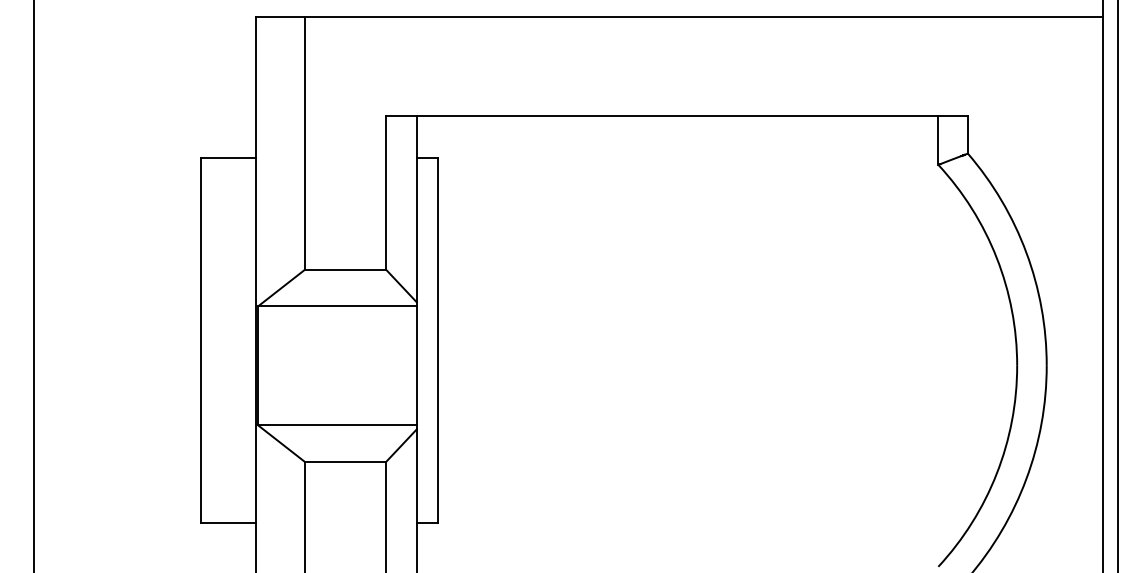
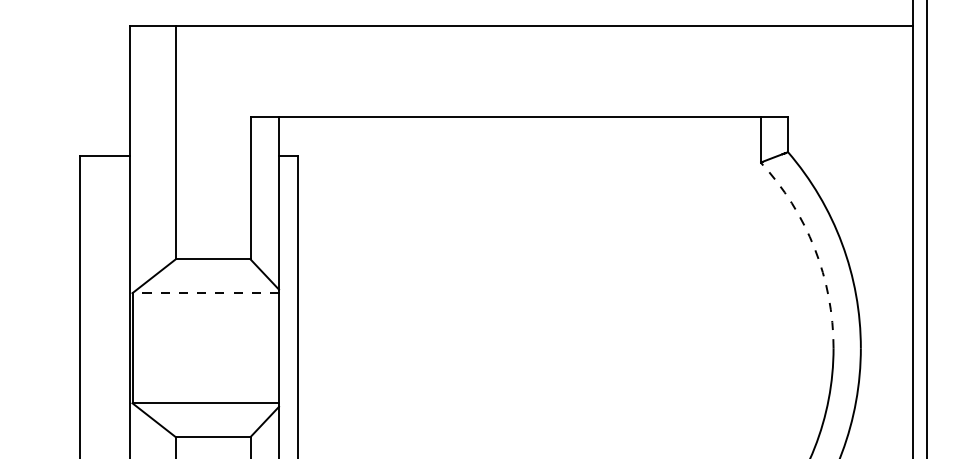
arc: (996, 257) -> (814, 248), solid -> dashed
line: (337, 306) -> (205, 293), solid -> dashed

